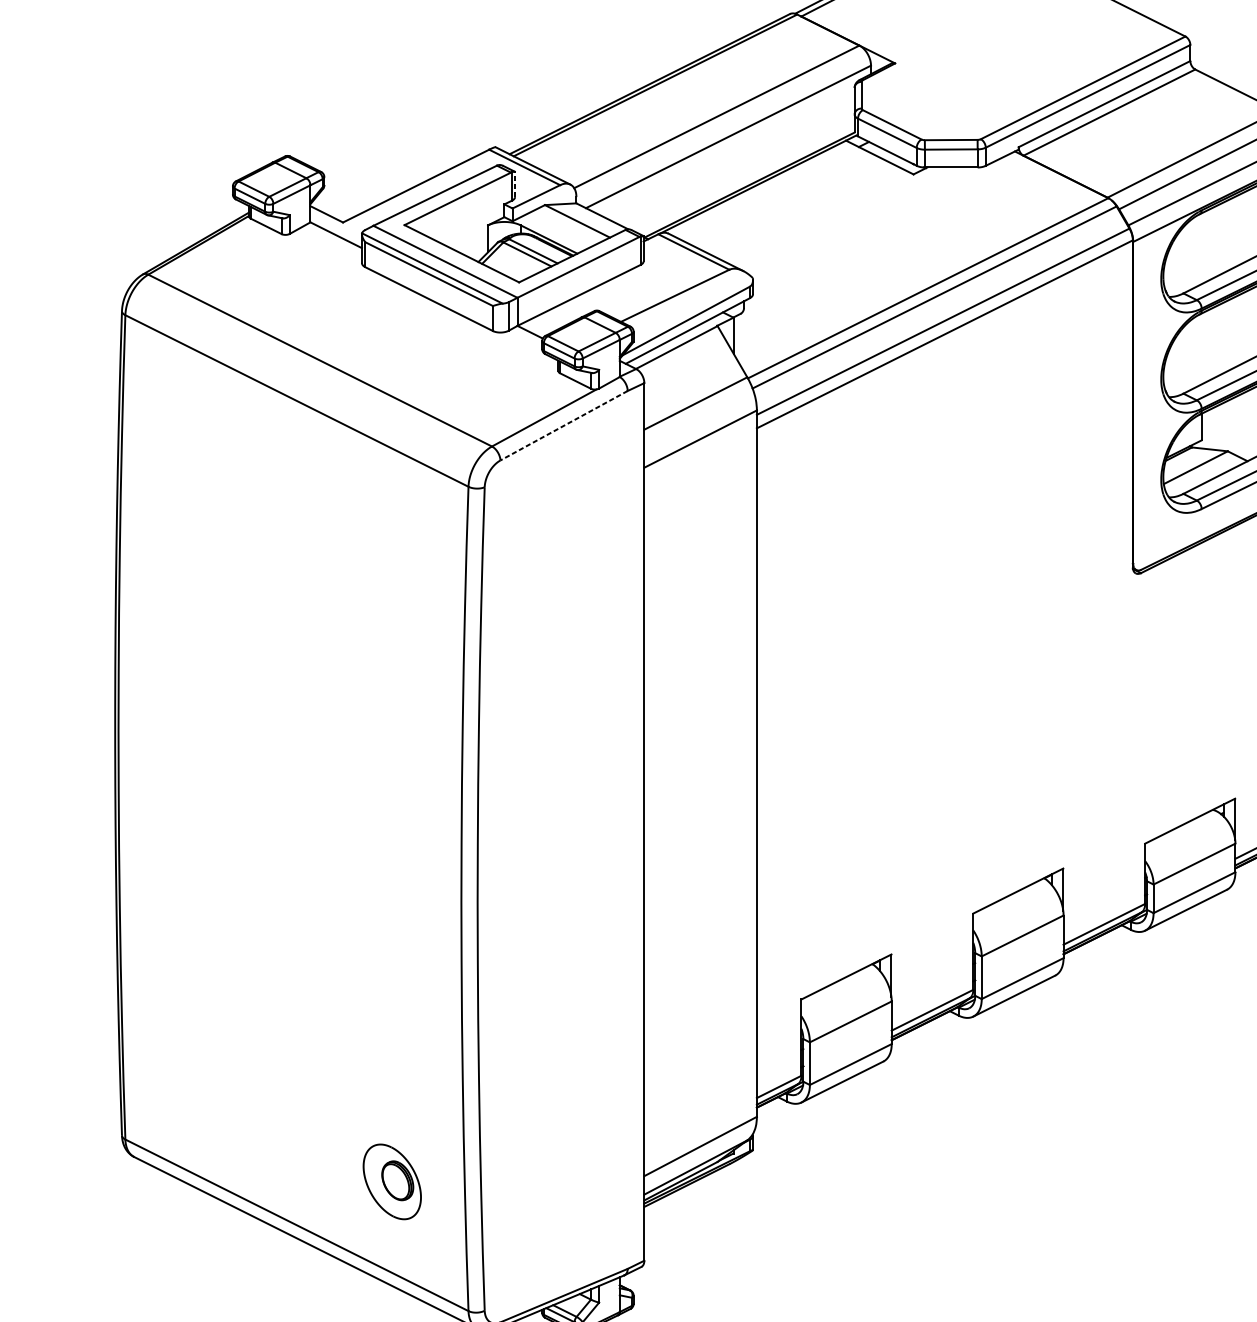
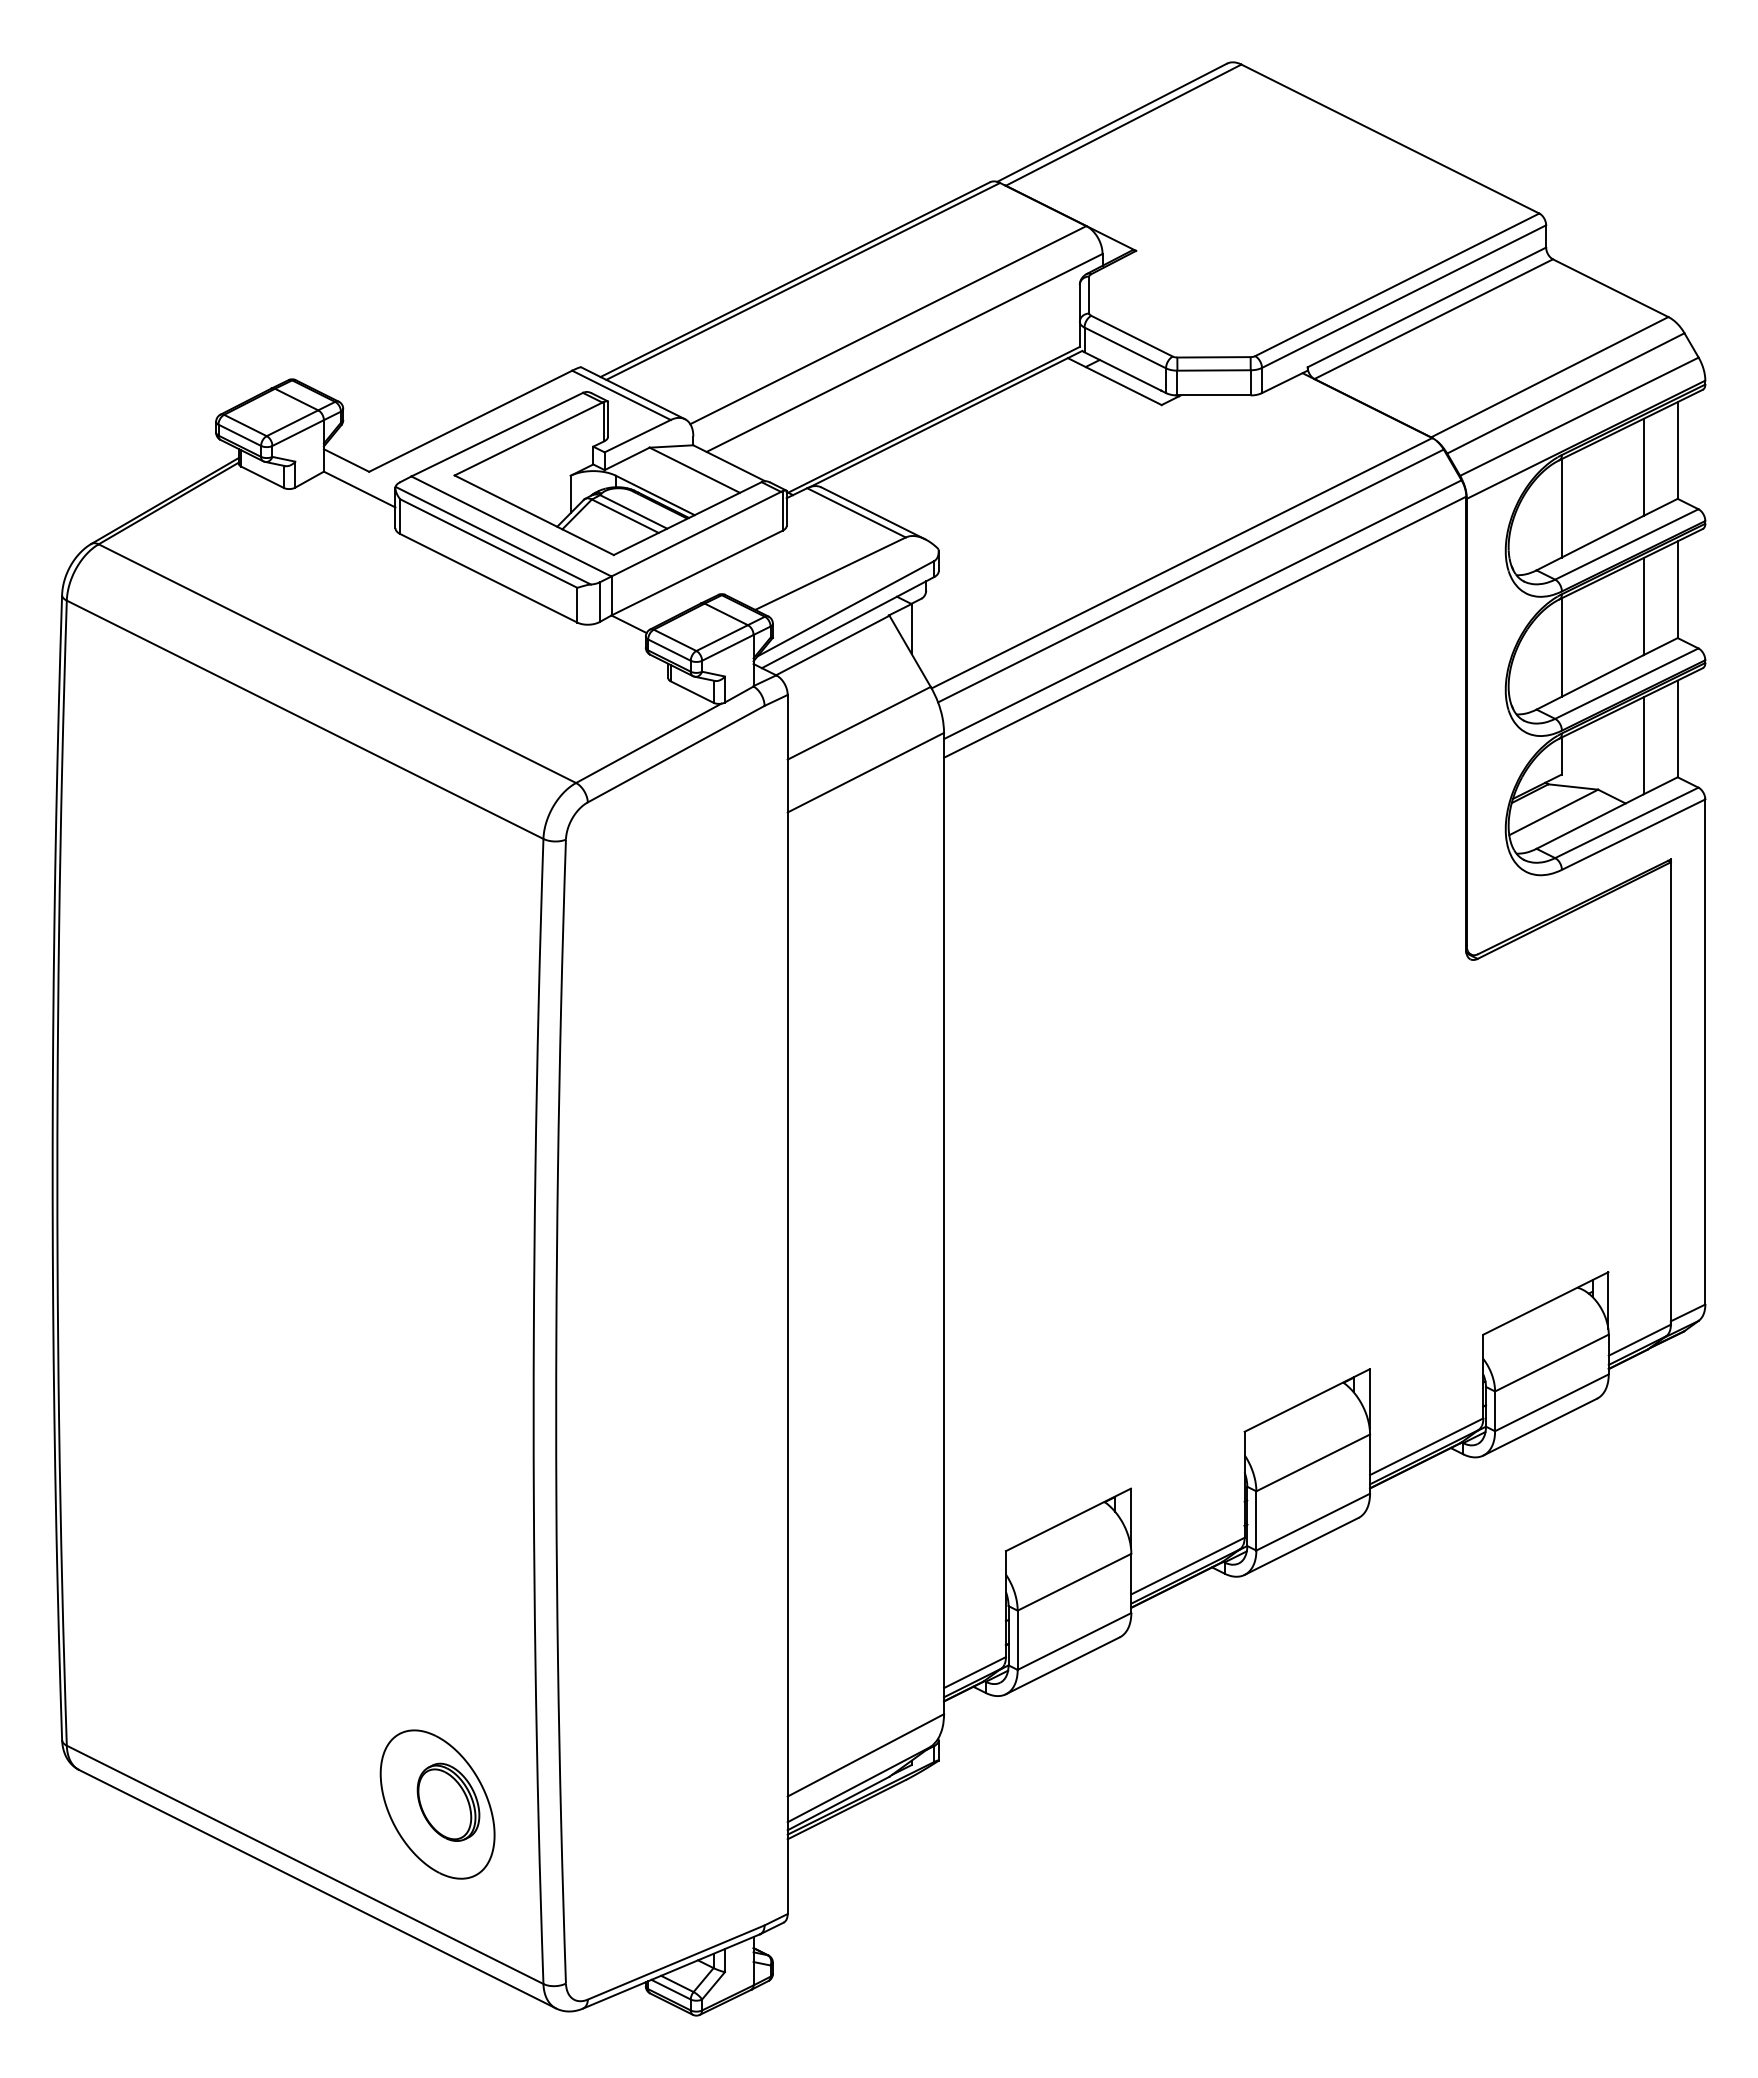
line: (515, 184) -> (608, 418), dashed -> solid
line: (1201, 248) -> (1561, 508), added
line: (1201, 348) -> (1561, 647), added
line: (564, 425) -> (676, 754), dashed -> solid
part: (392, 1181) -> (437, 1804), size x1.43

